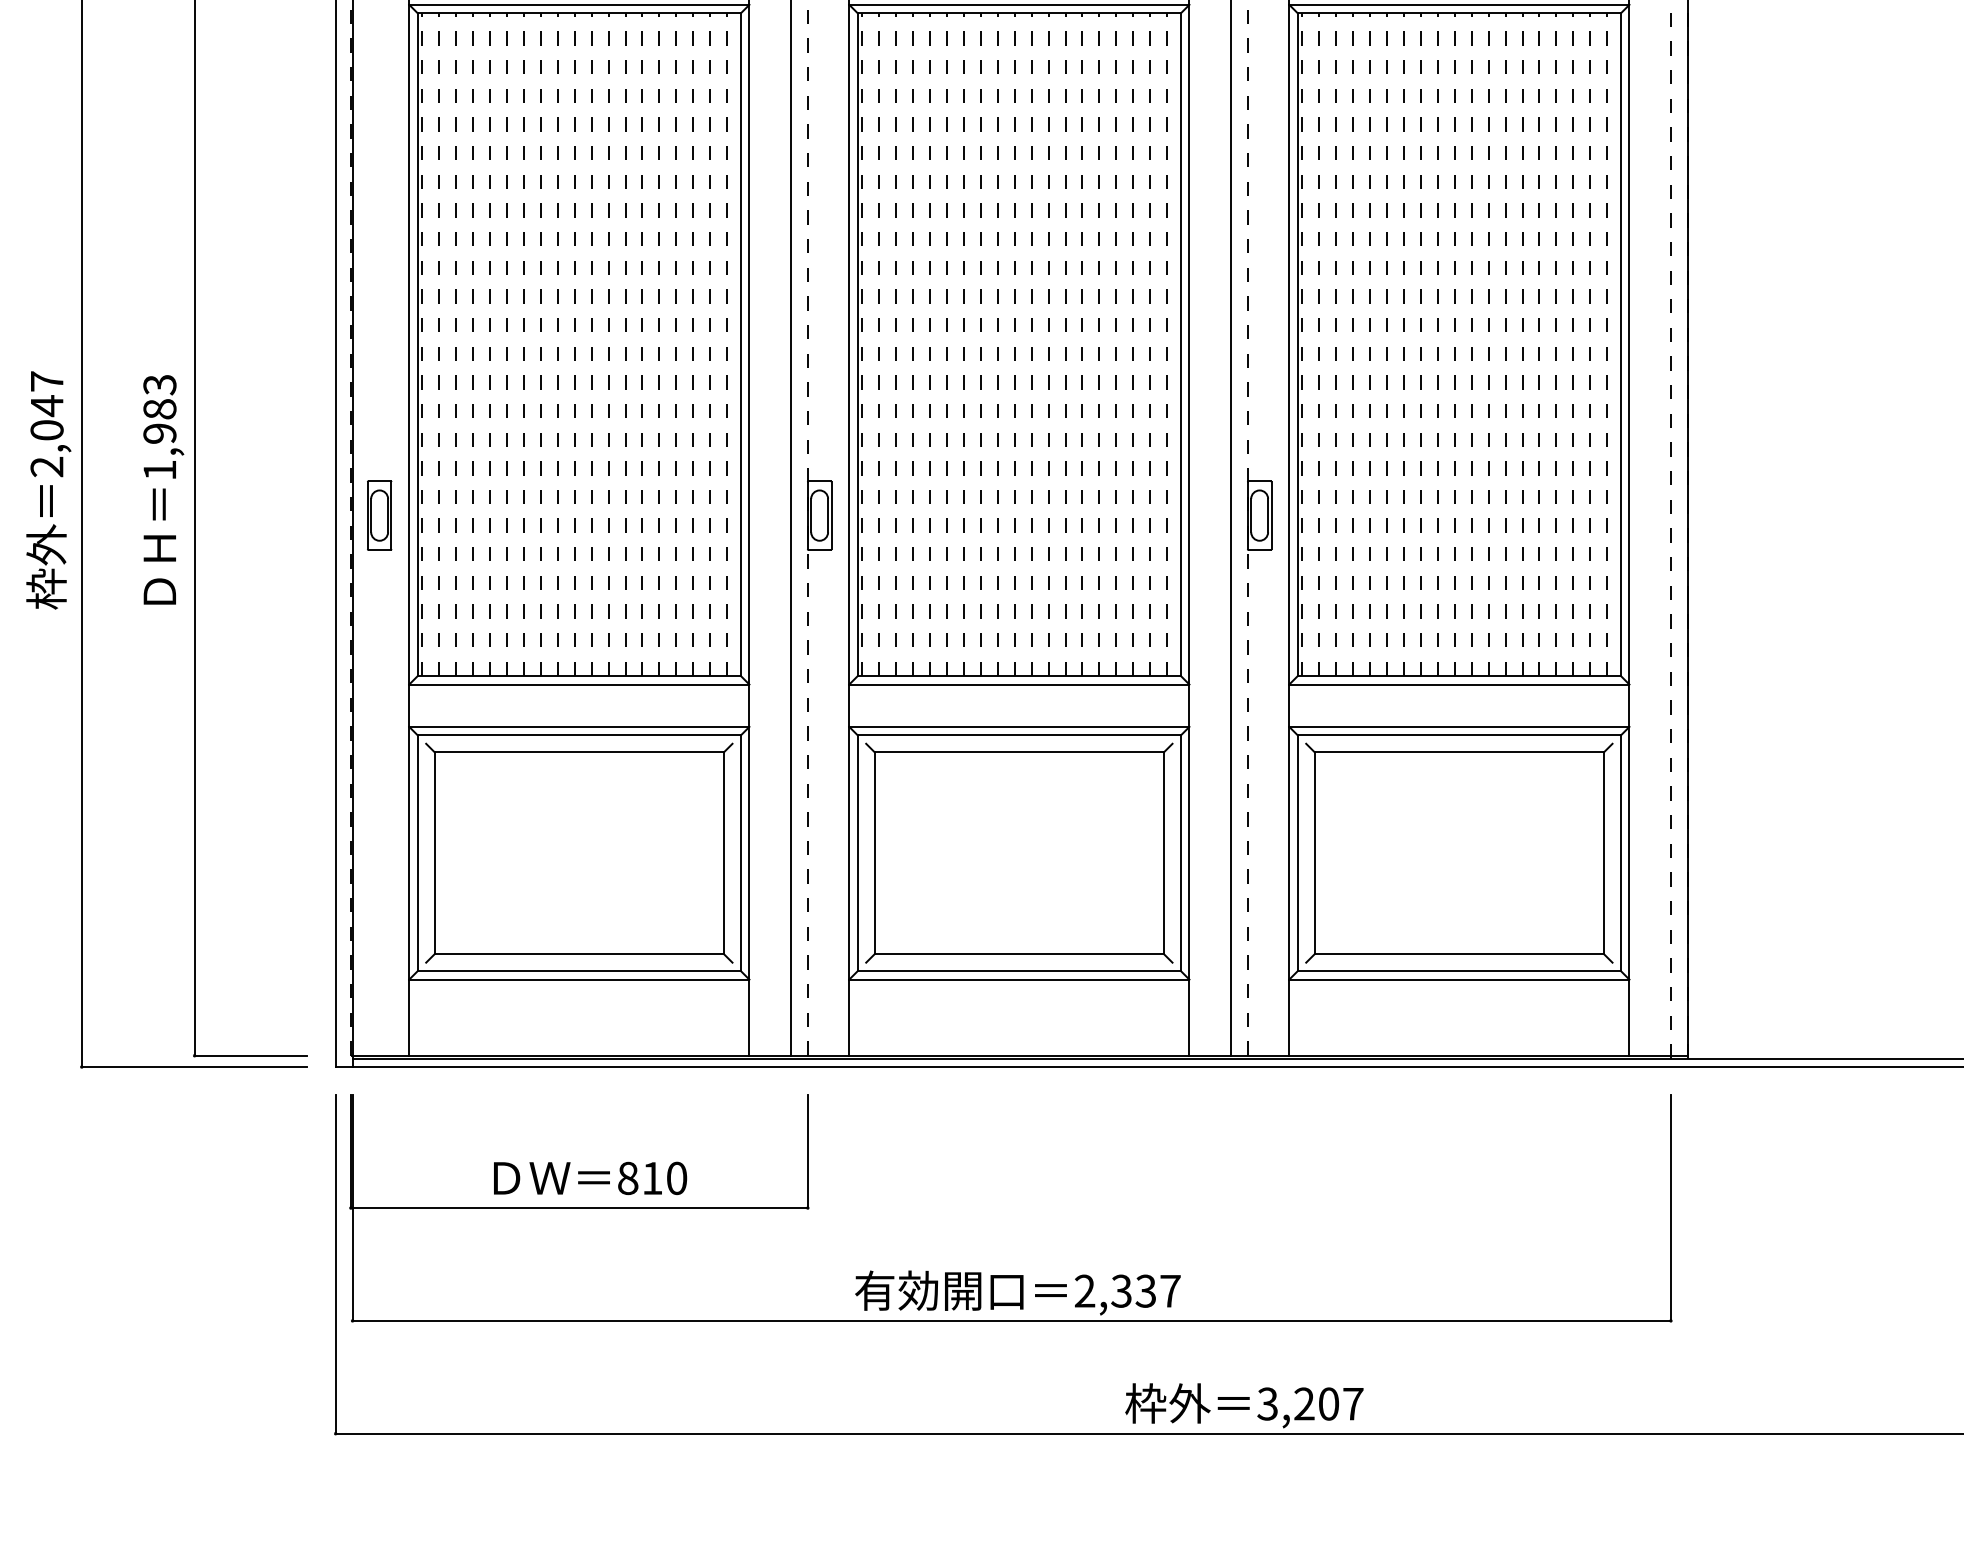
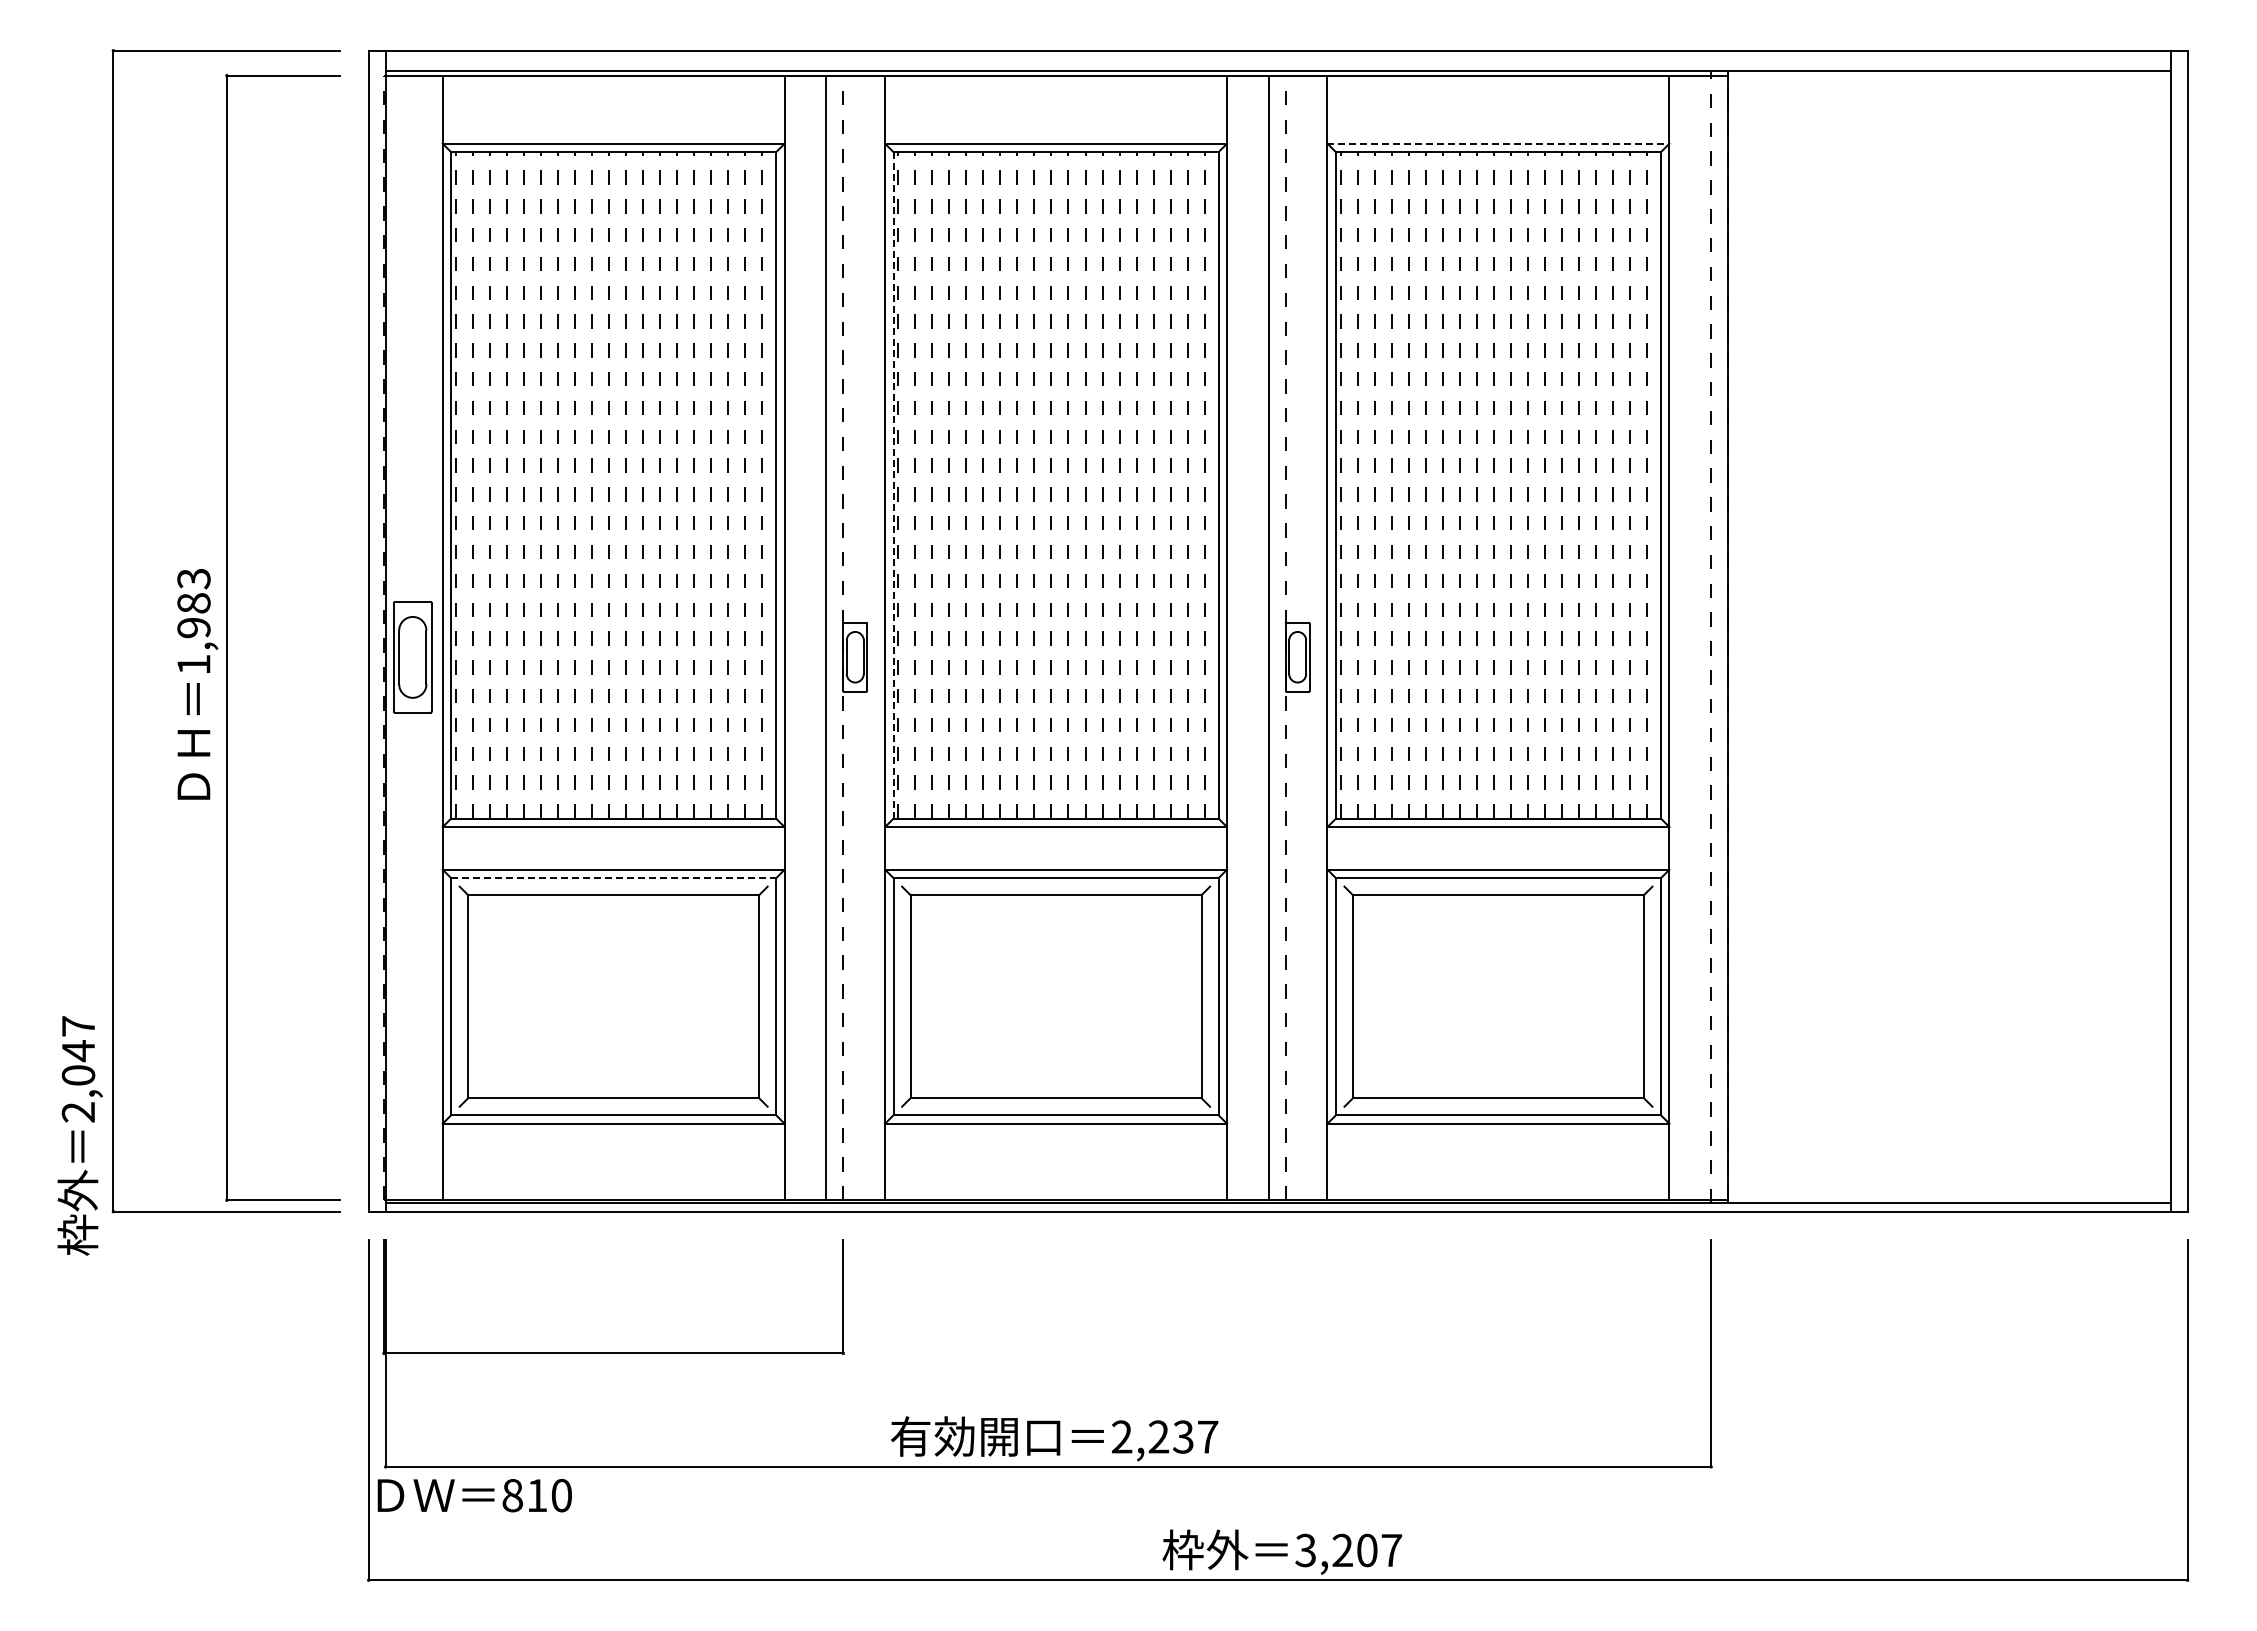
line: (1459, 4) -> (1498, 143), solid -> dashed
line: (857, 343) -> (893, 484), solid -> dashed
text: (48, 490) -> (79, 1135), moved
text: (163, 490) -> (197, 684), moved
part: (379, 514) -> (412, 656), size x1.6
line: (580, 735) -> (614, 878), solid -> dashed
text: (590, 1178) -> (474, 1495), moved
text: (1121, 1291) -> (1158, 1437), 2,337 -> 2,237

